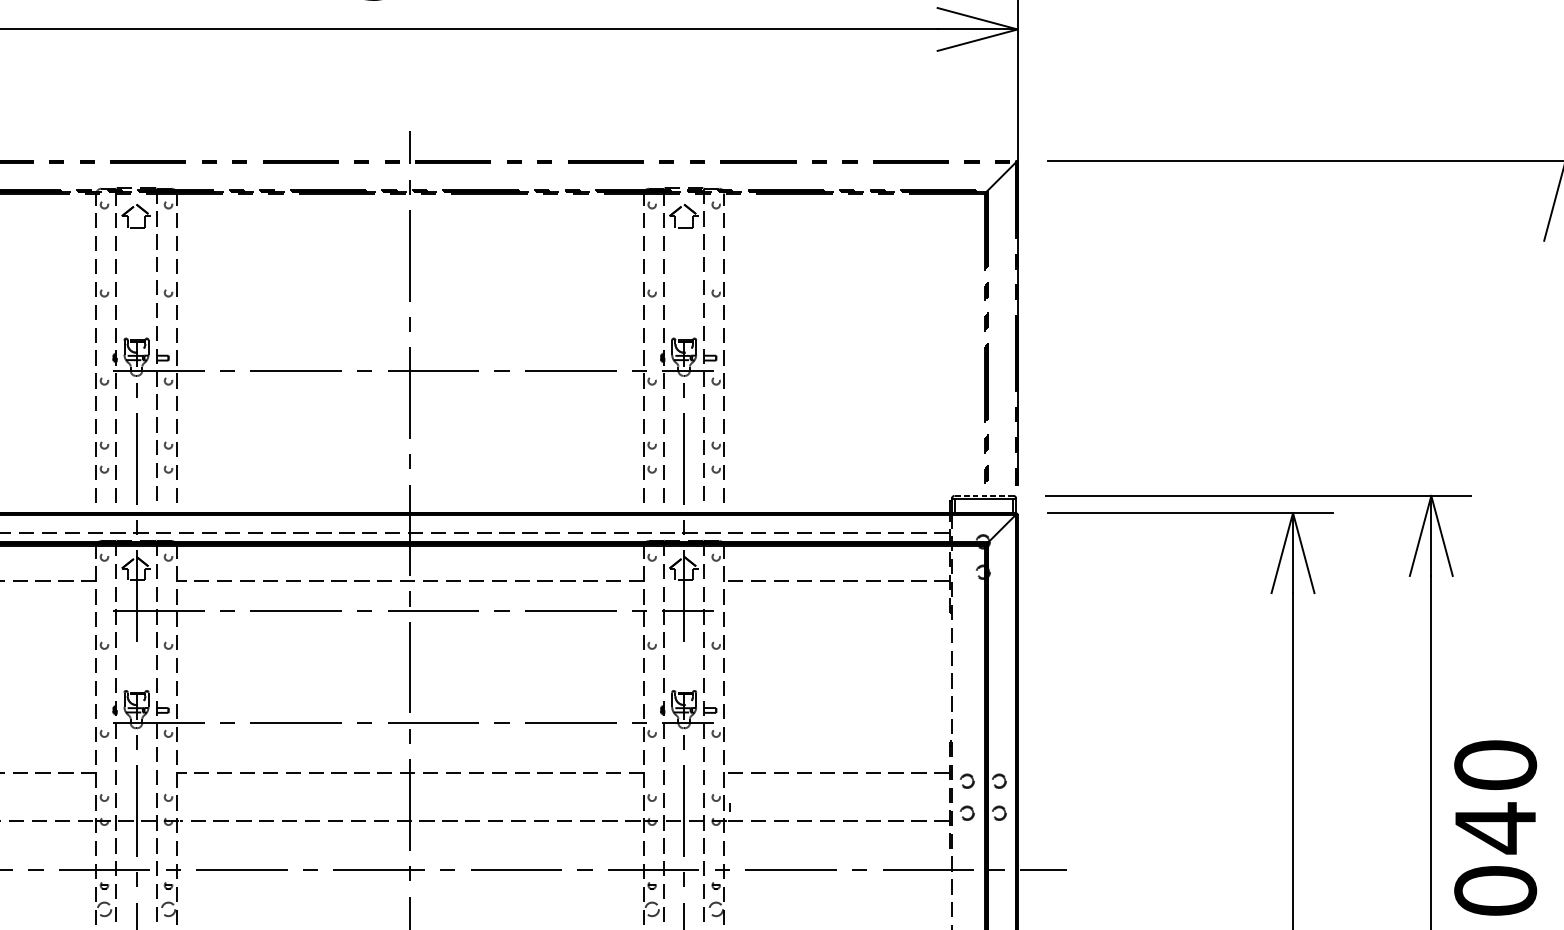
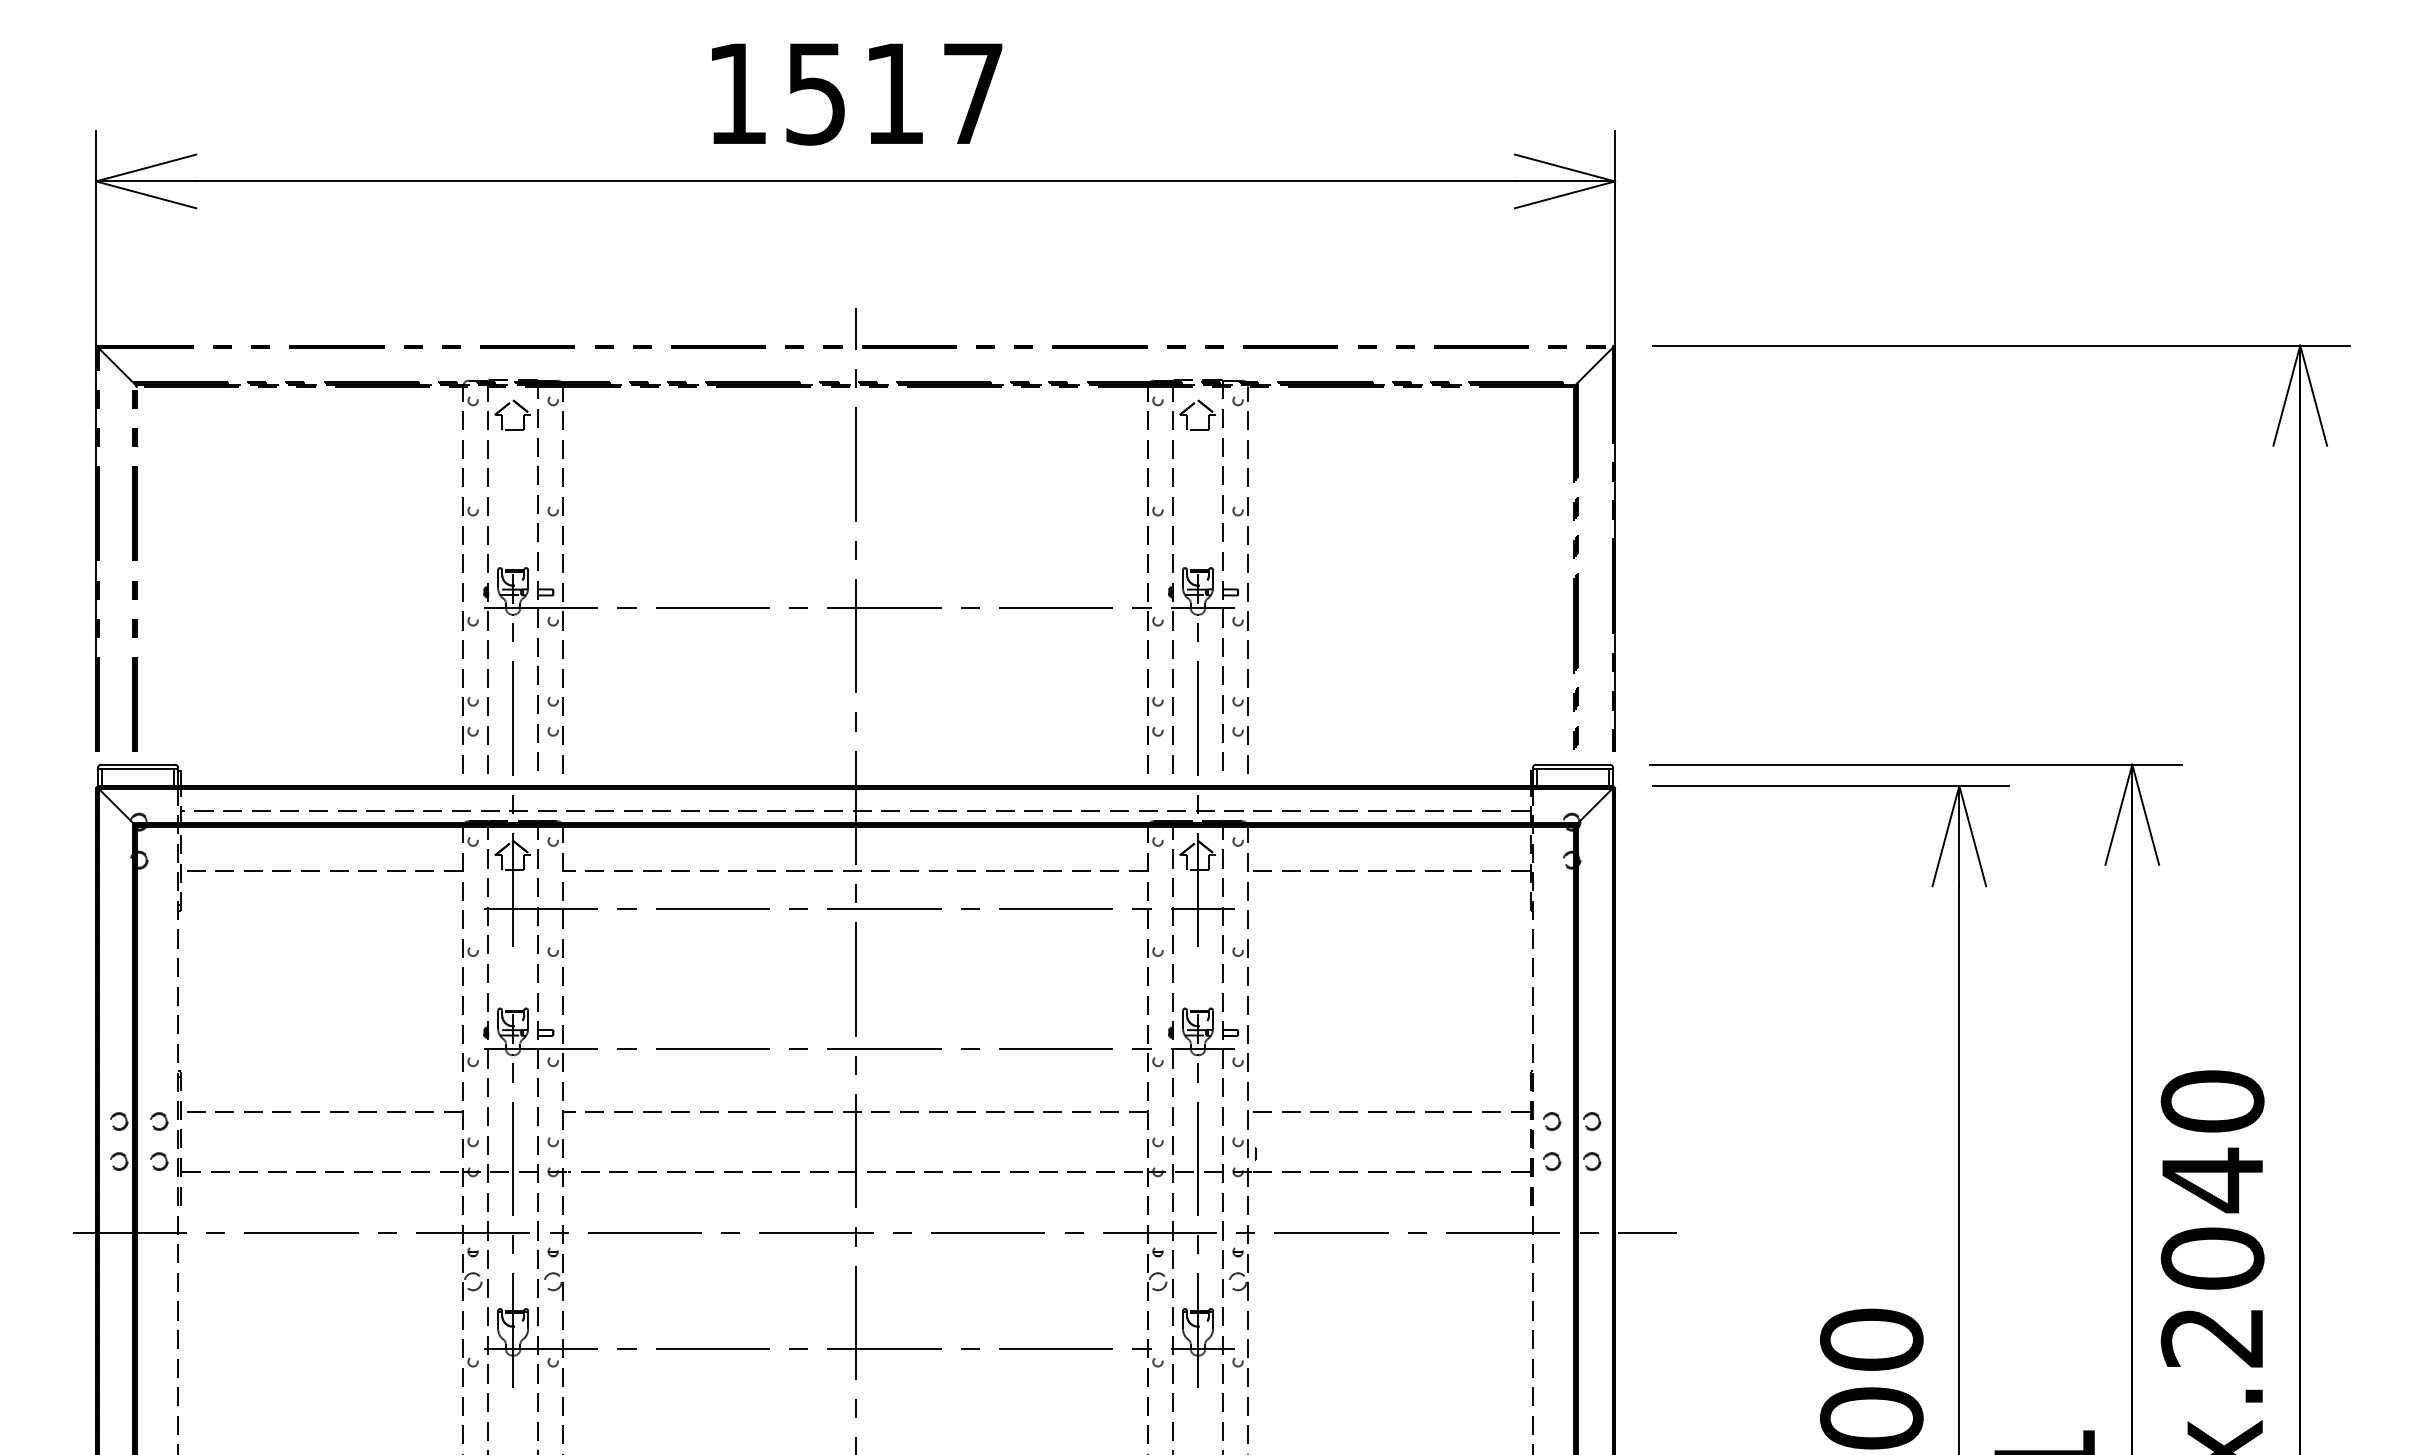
line: (984, 495) -> (1573, 764), dashed -> solid

